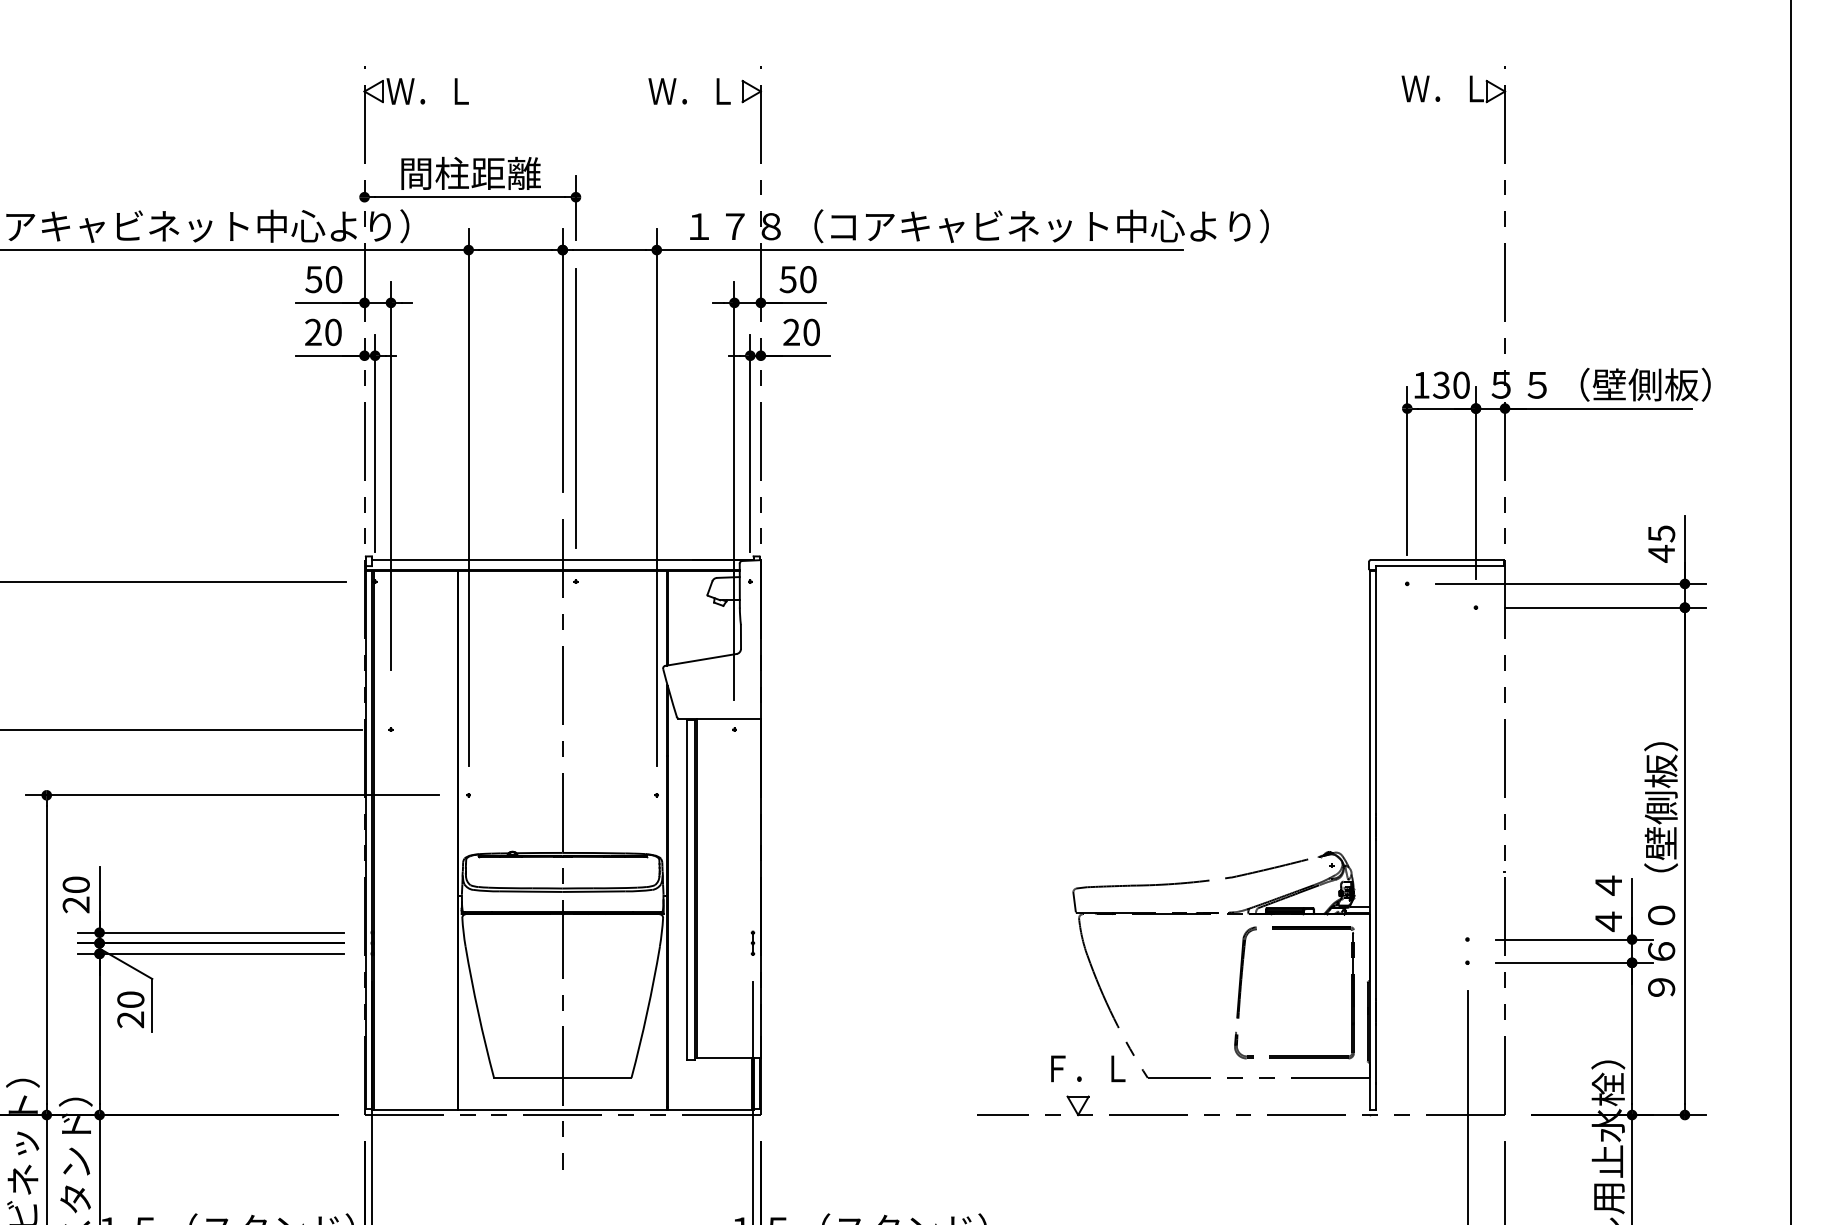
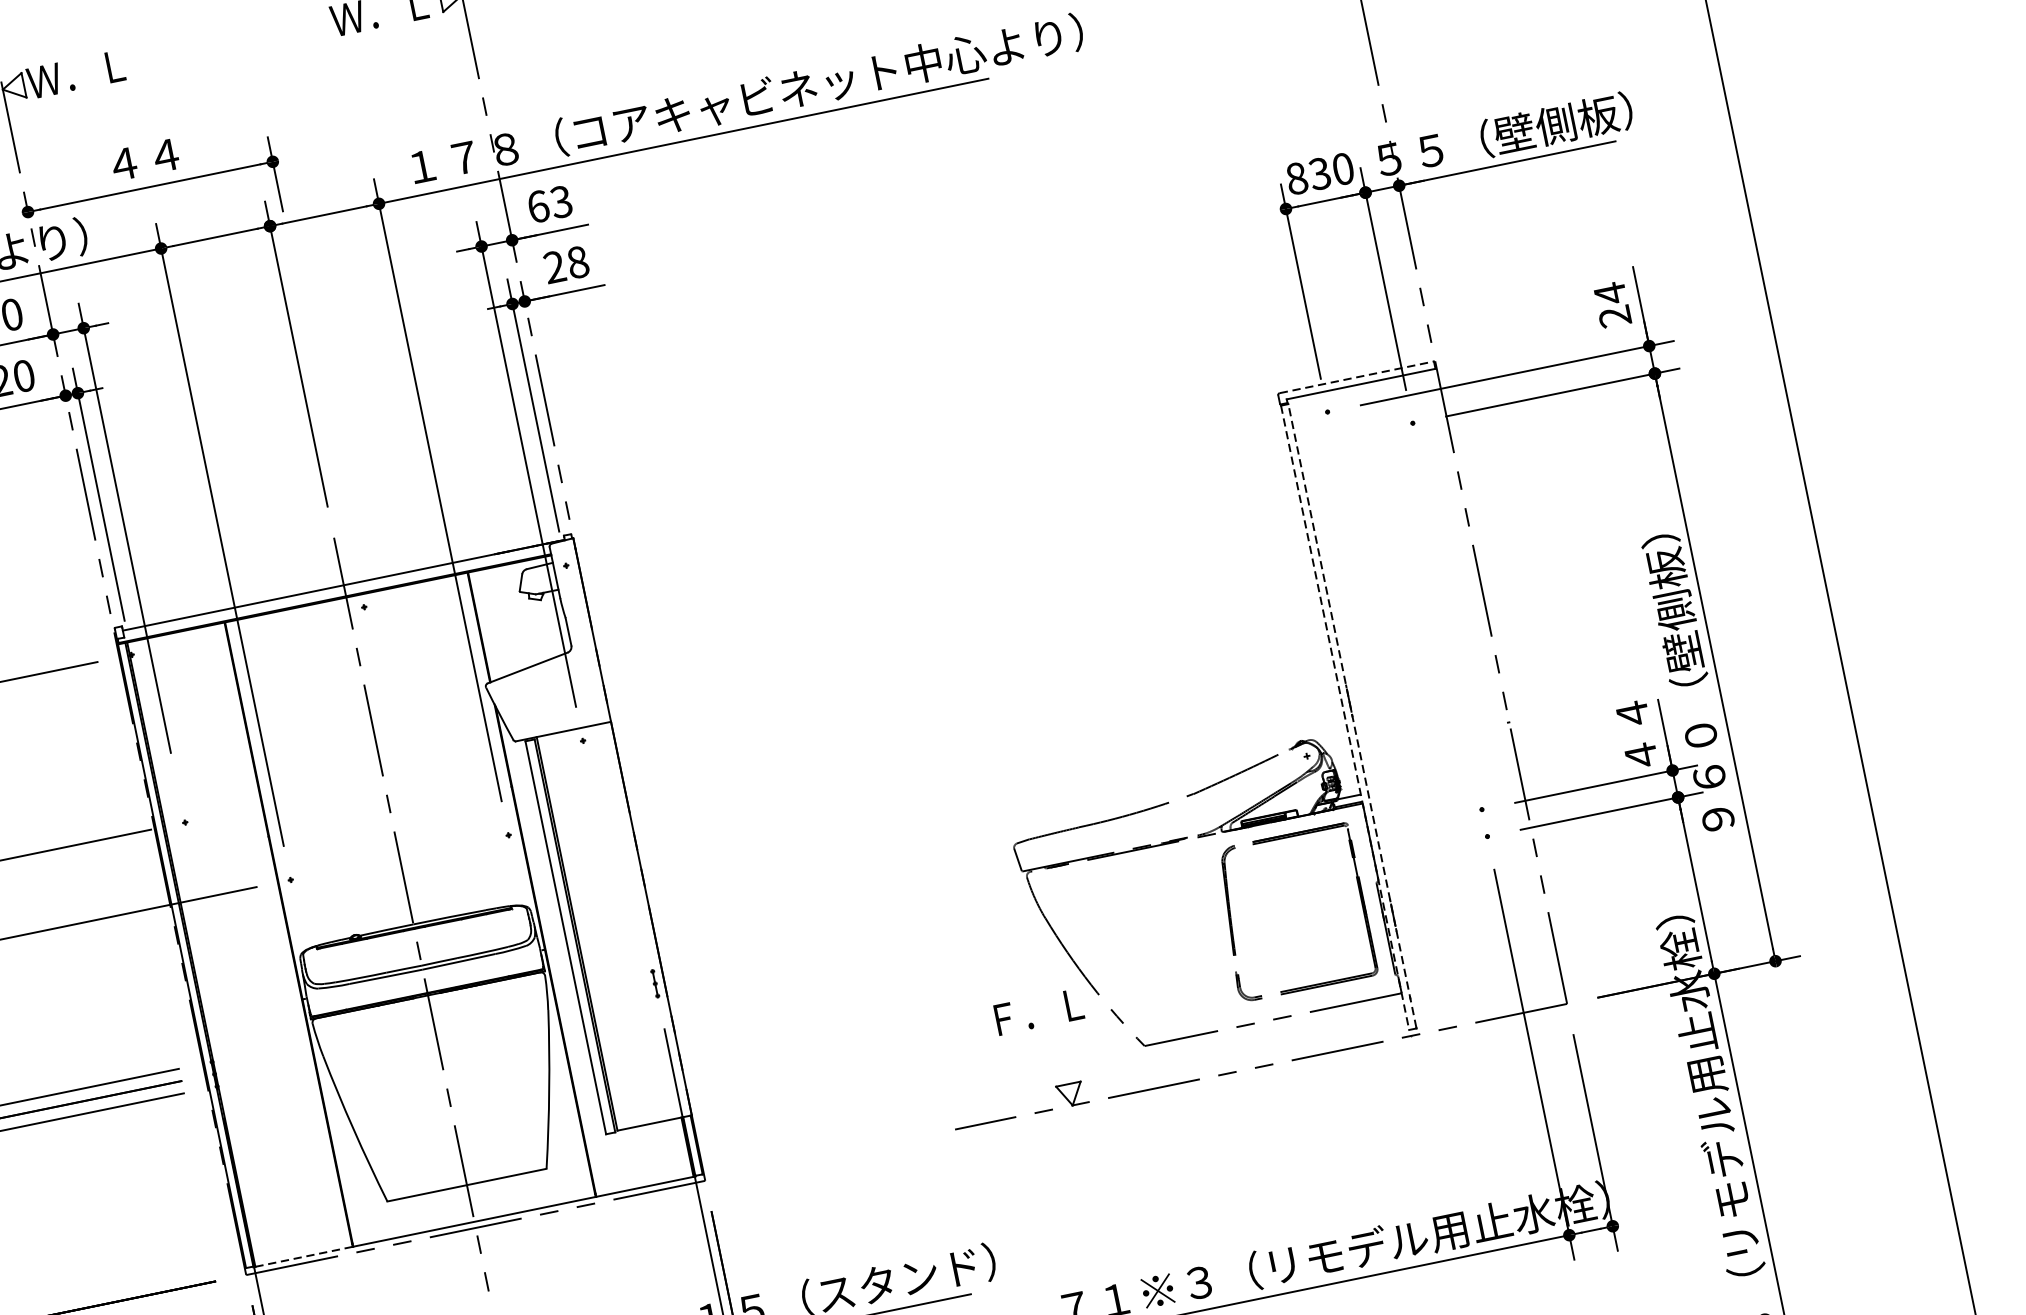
text: (470, 172) -> (144, 158), 間柱距離 -> ４４
text: (797, 279) -> (549, 204), 50 -> 63
text: (811, 332) -> (577, 262), 20 -> 28
text: (1421, 384) -> (1296, 177), 130 -> 830
line: (575, 407) -> (322, 405), removed
text: (1661, 543) -> (1612, 304), 45 -> 24
line: (1437, 560) -> (1357, 377), solid -> dashed
line: (1376, 839) -> (1352, 715), solid -> dashed
line: (1369, 840) -> (1344, 718), solid -> dashed
text: (1088, 1068) -> (1039, 1011), moved
line: (415, 1109) -> (303, 1256), solid -> dashed

